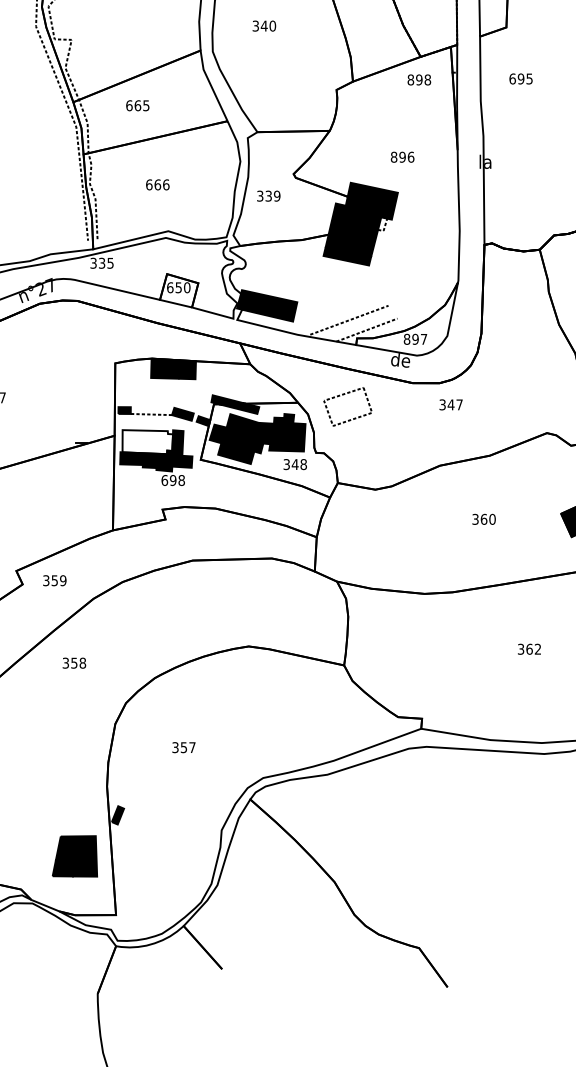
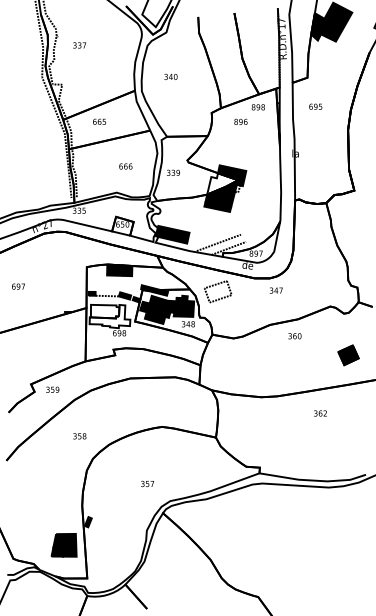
text: (401, 156) -> (240, 121), moved
text: (157, 184) -> (125, 166), moved
fill: (355, 214) -> (222, 183), removed
fill: (155, 450) -> (109, 316), removed
text: (483, 519) -> (294, 336), moved
text: (529, 649) -> (320, 413), moved
text: (73, 663) -> (79, 436), moved
text: (183, 746) -> (147, 483), moved

